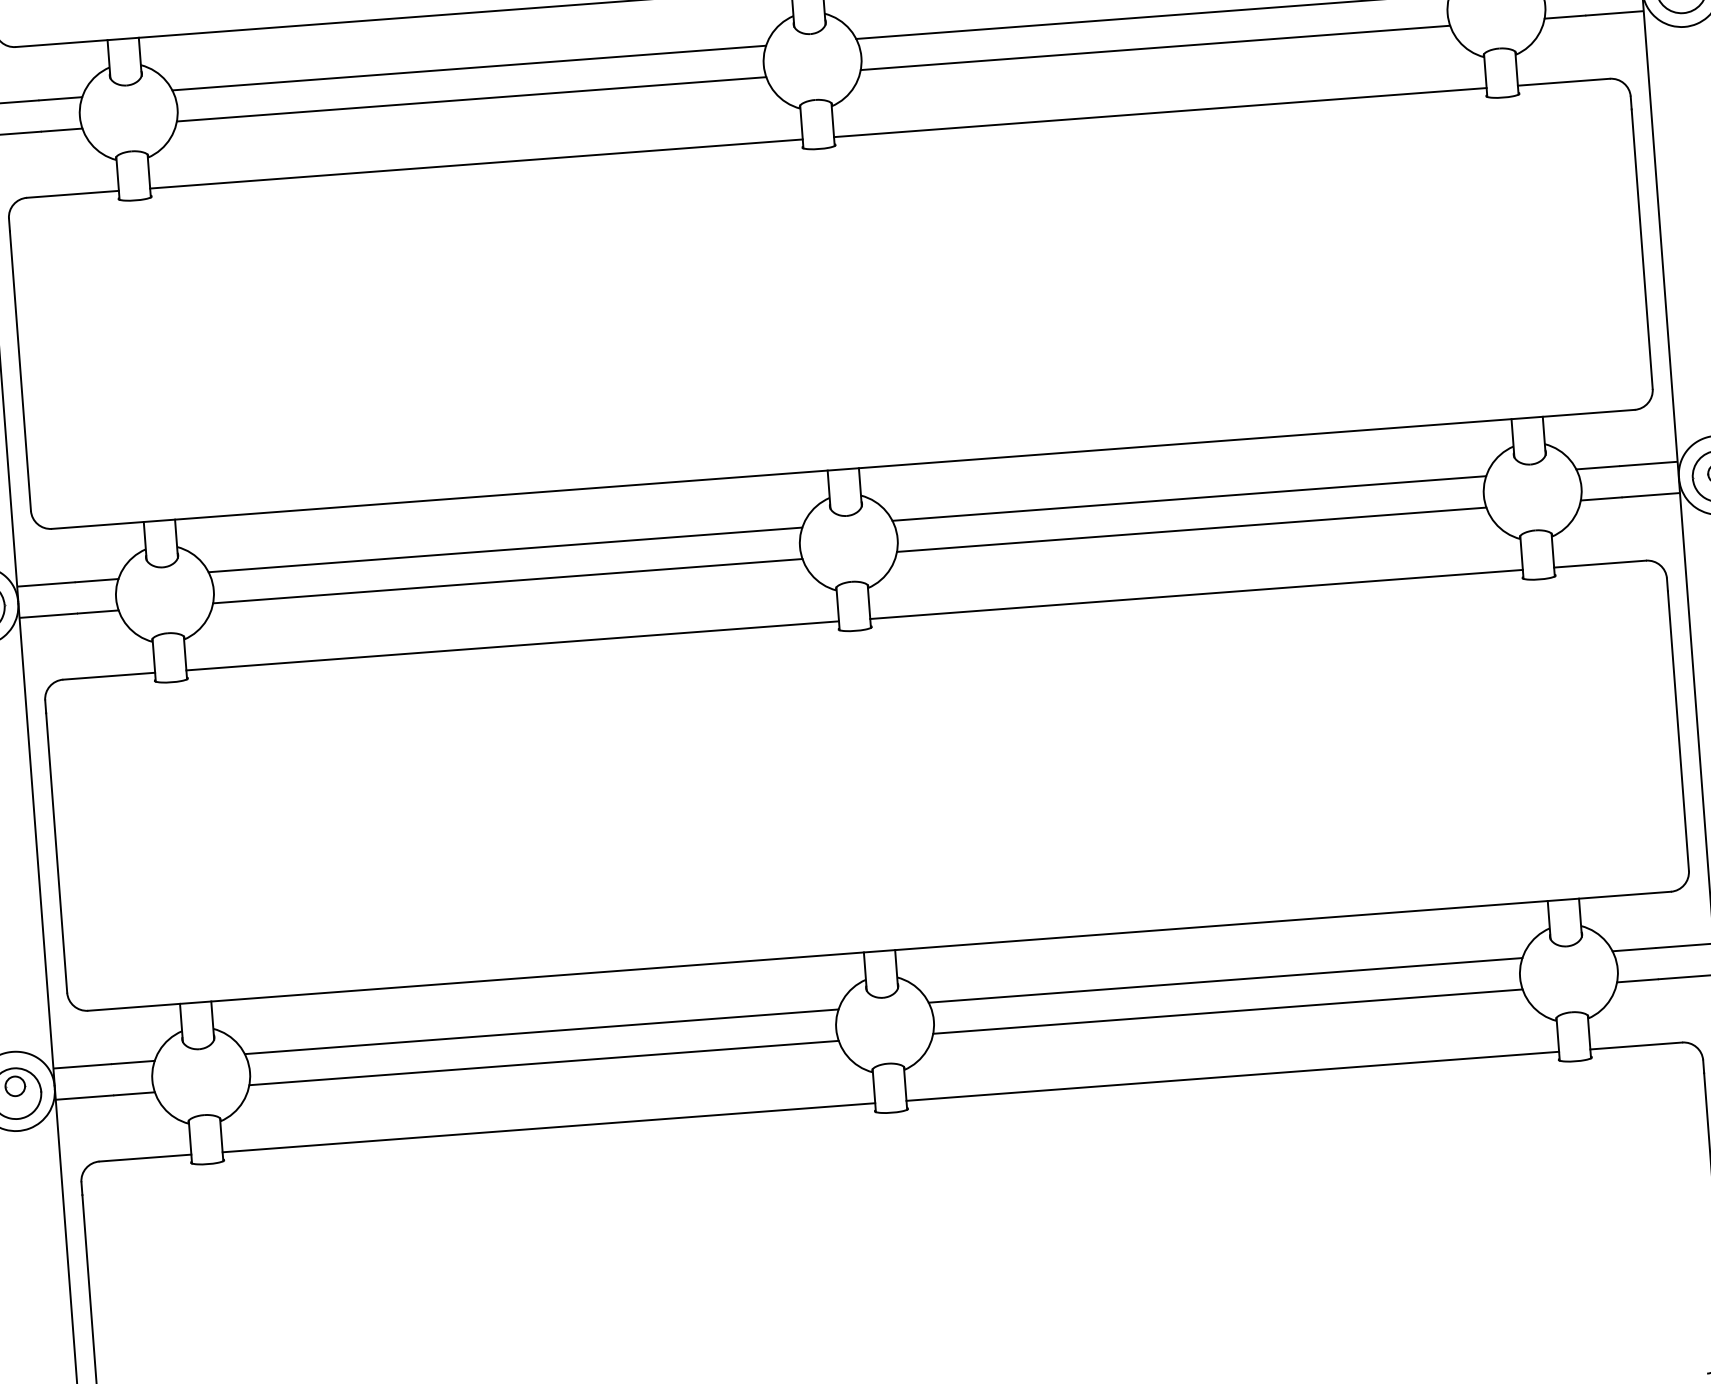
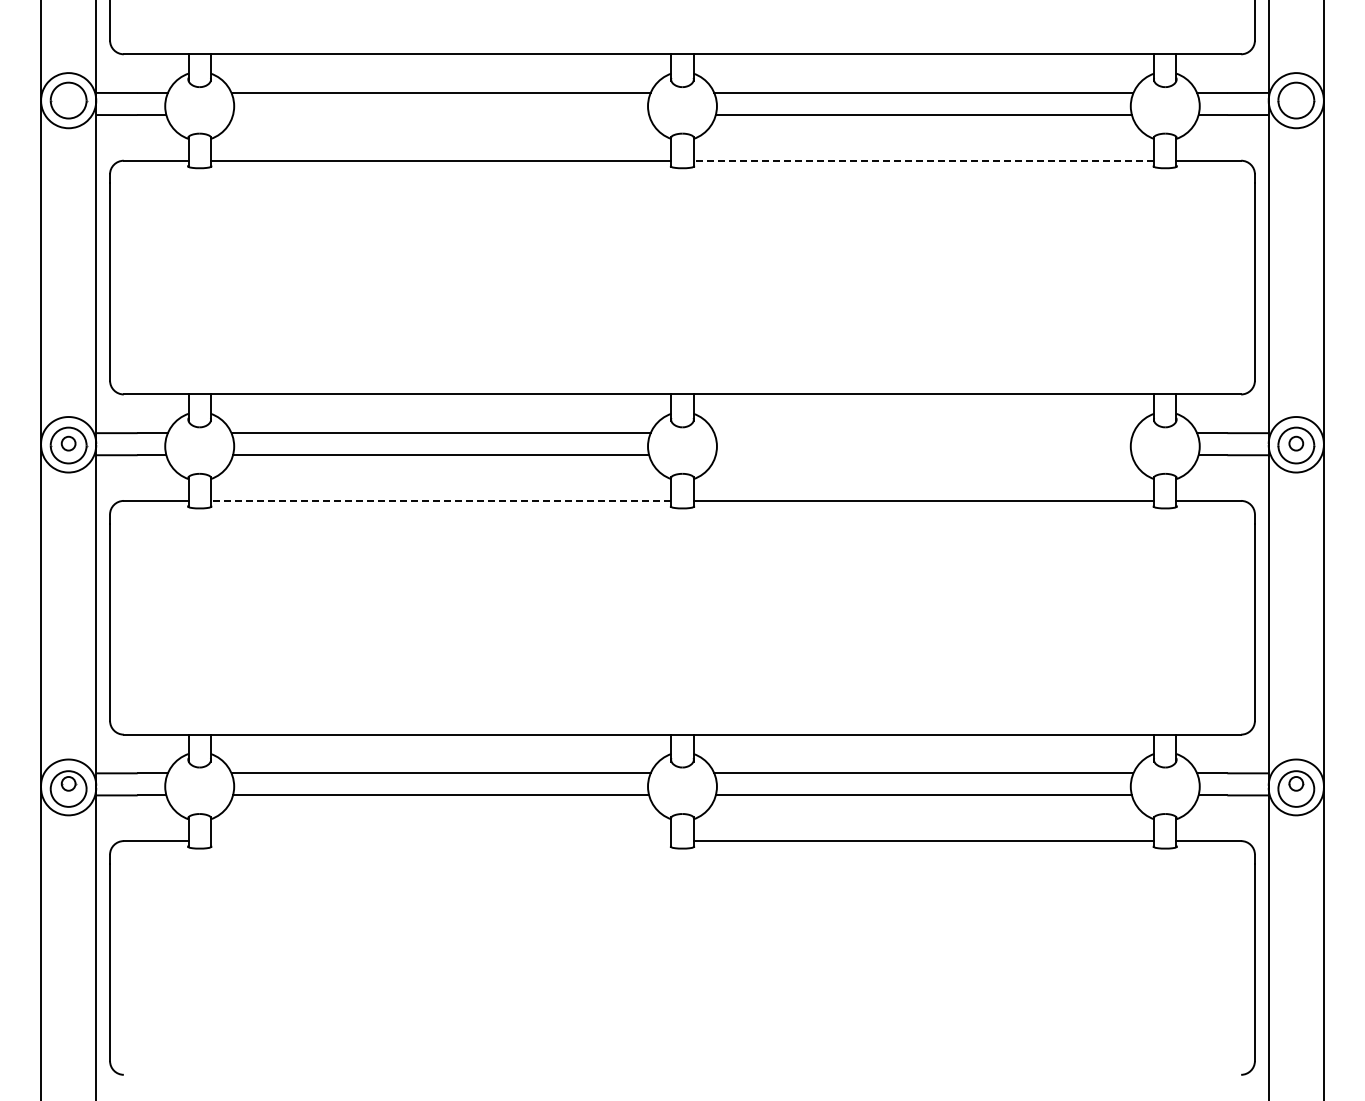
line: (472, 99) -> (441, 115), removed
line: (1159, 112) -> (923, 160), solid -> dashed
line: (1188, 499) -> (923, 433), removed
line: (1191, 530) -> (923, 455), removed
line: (511, 645) -> (440, 500), solid -> dashed
line: (548, 1128) -> (440, 841), removed

